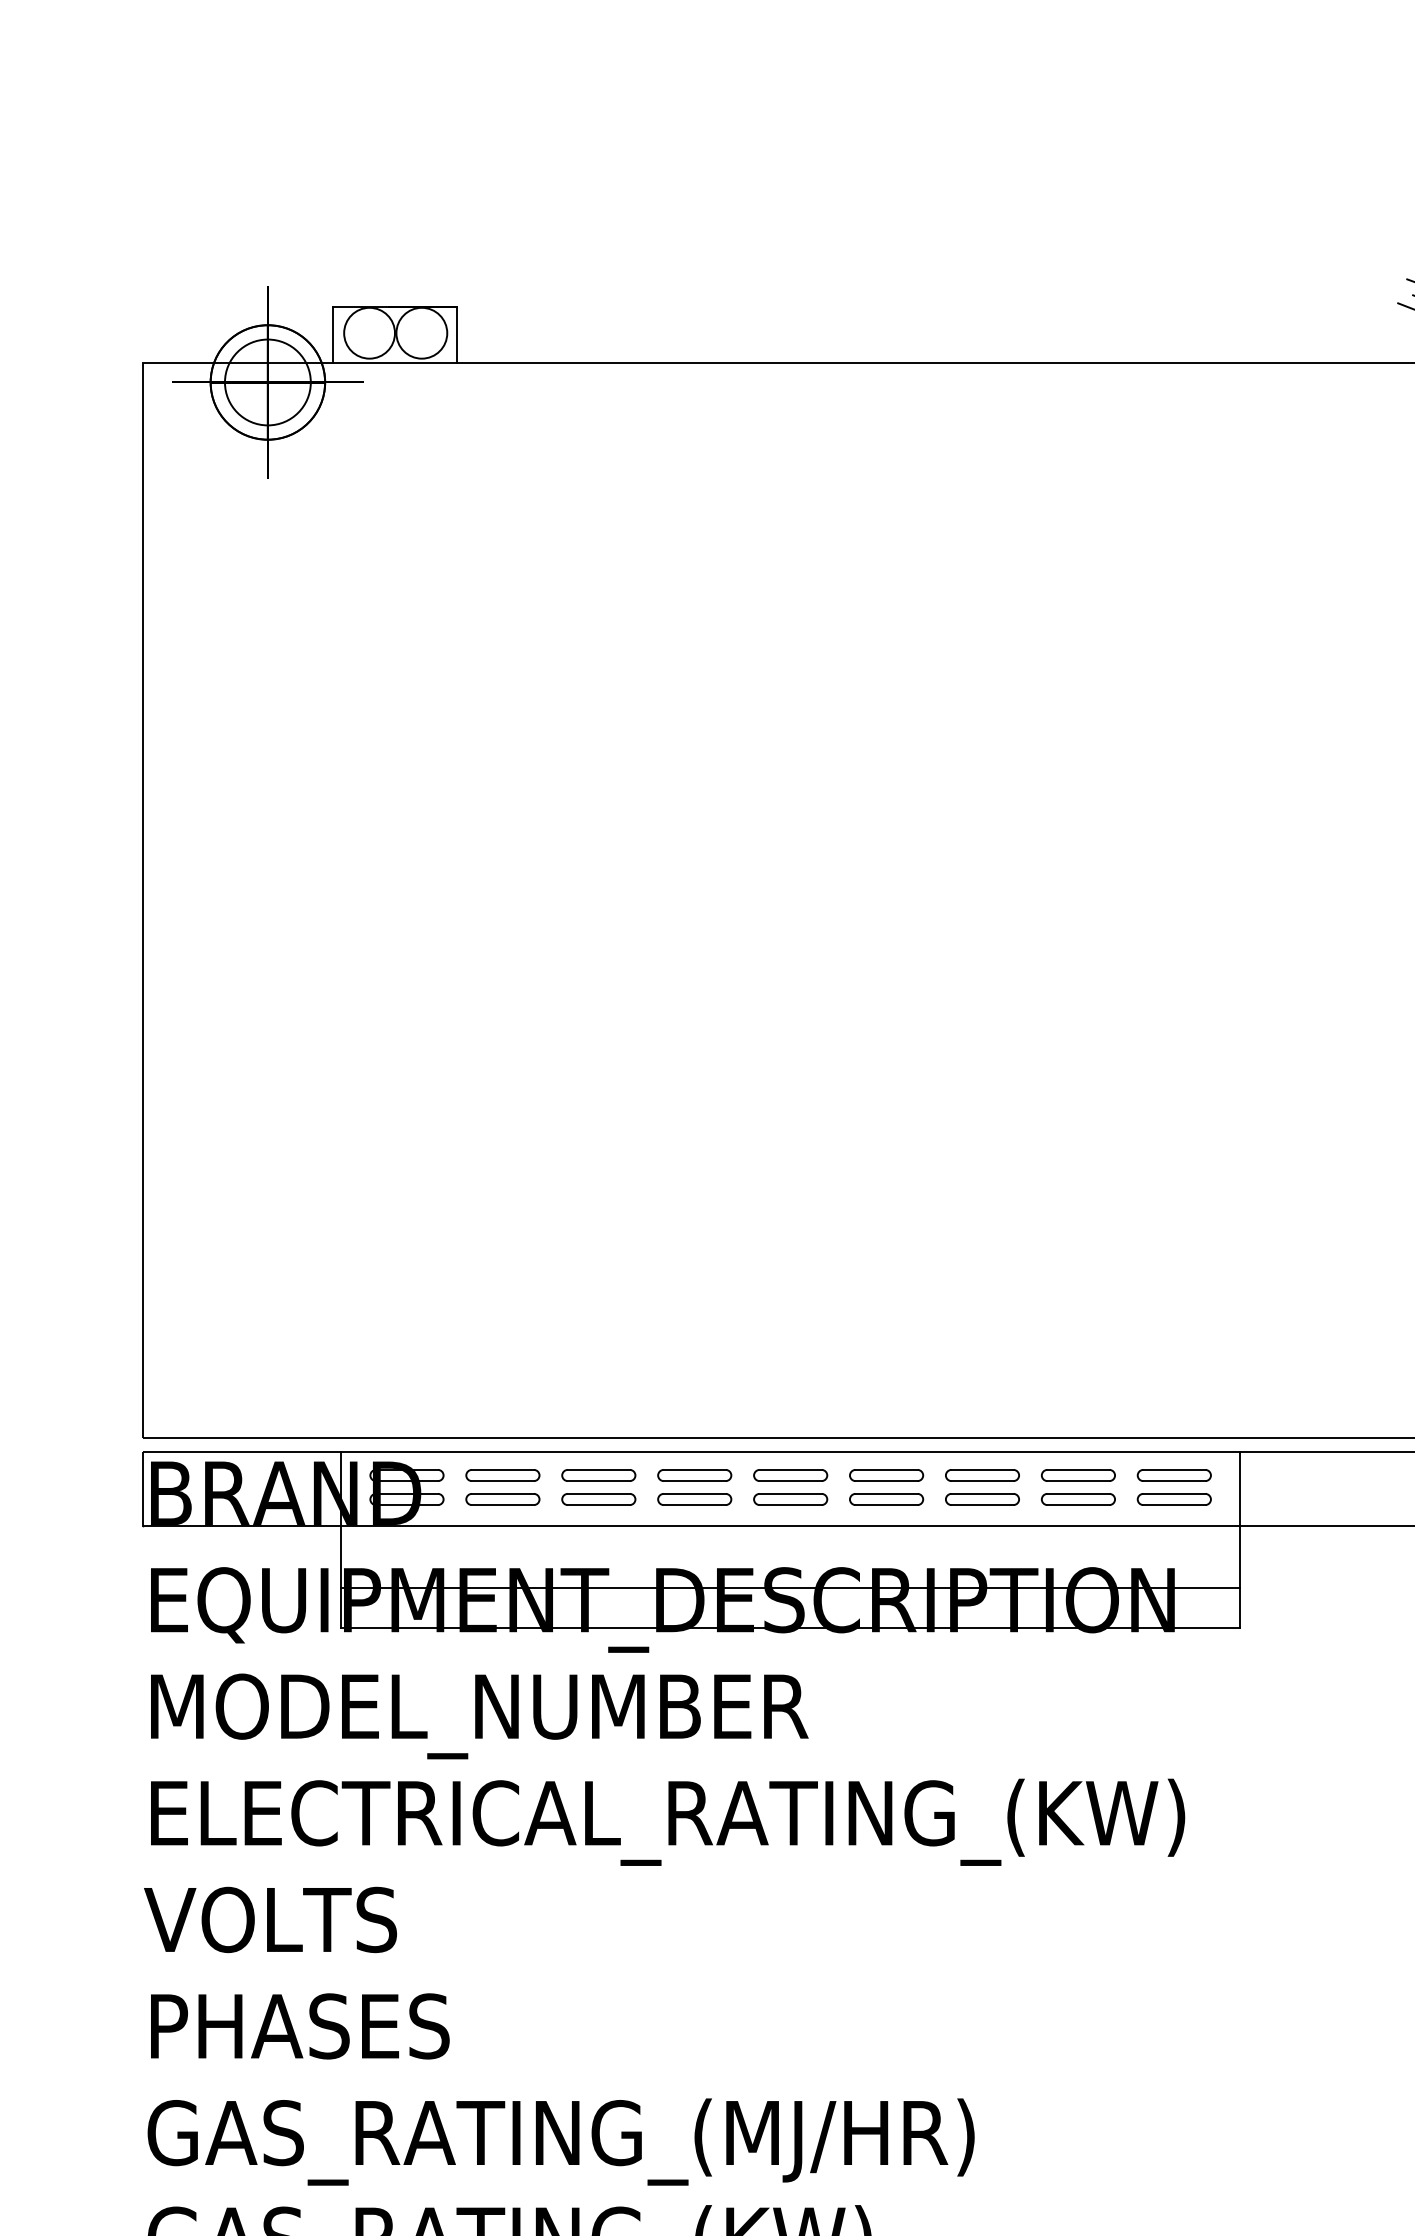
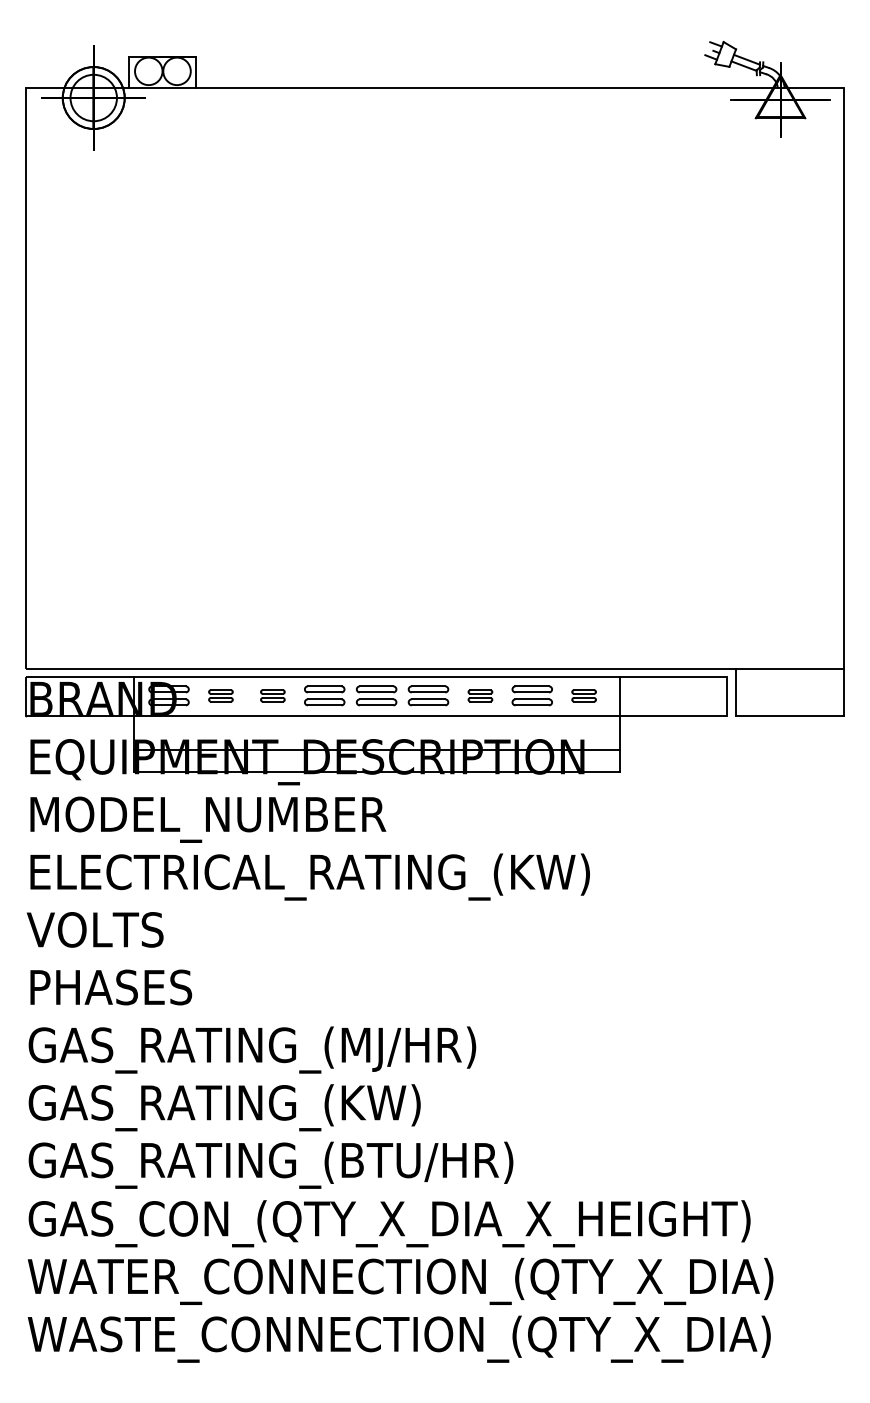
part: (502, 1486) -> (220, 695), size x0.6
part: (598, 1486) -> (272, 695), size x0.6
part: (982, 1486) -> (480, 695), size x0.6
part: (1173, 1486) -> (583, 695), size x0.6

